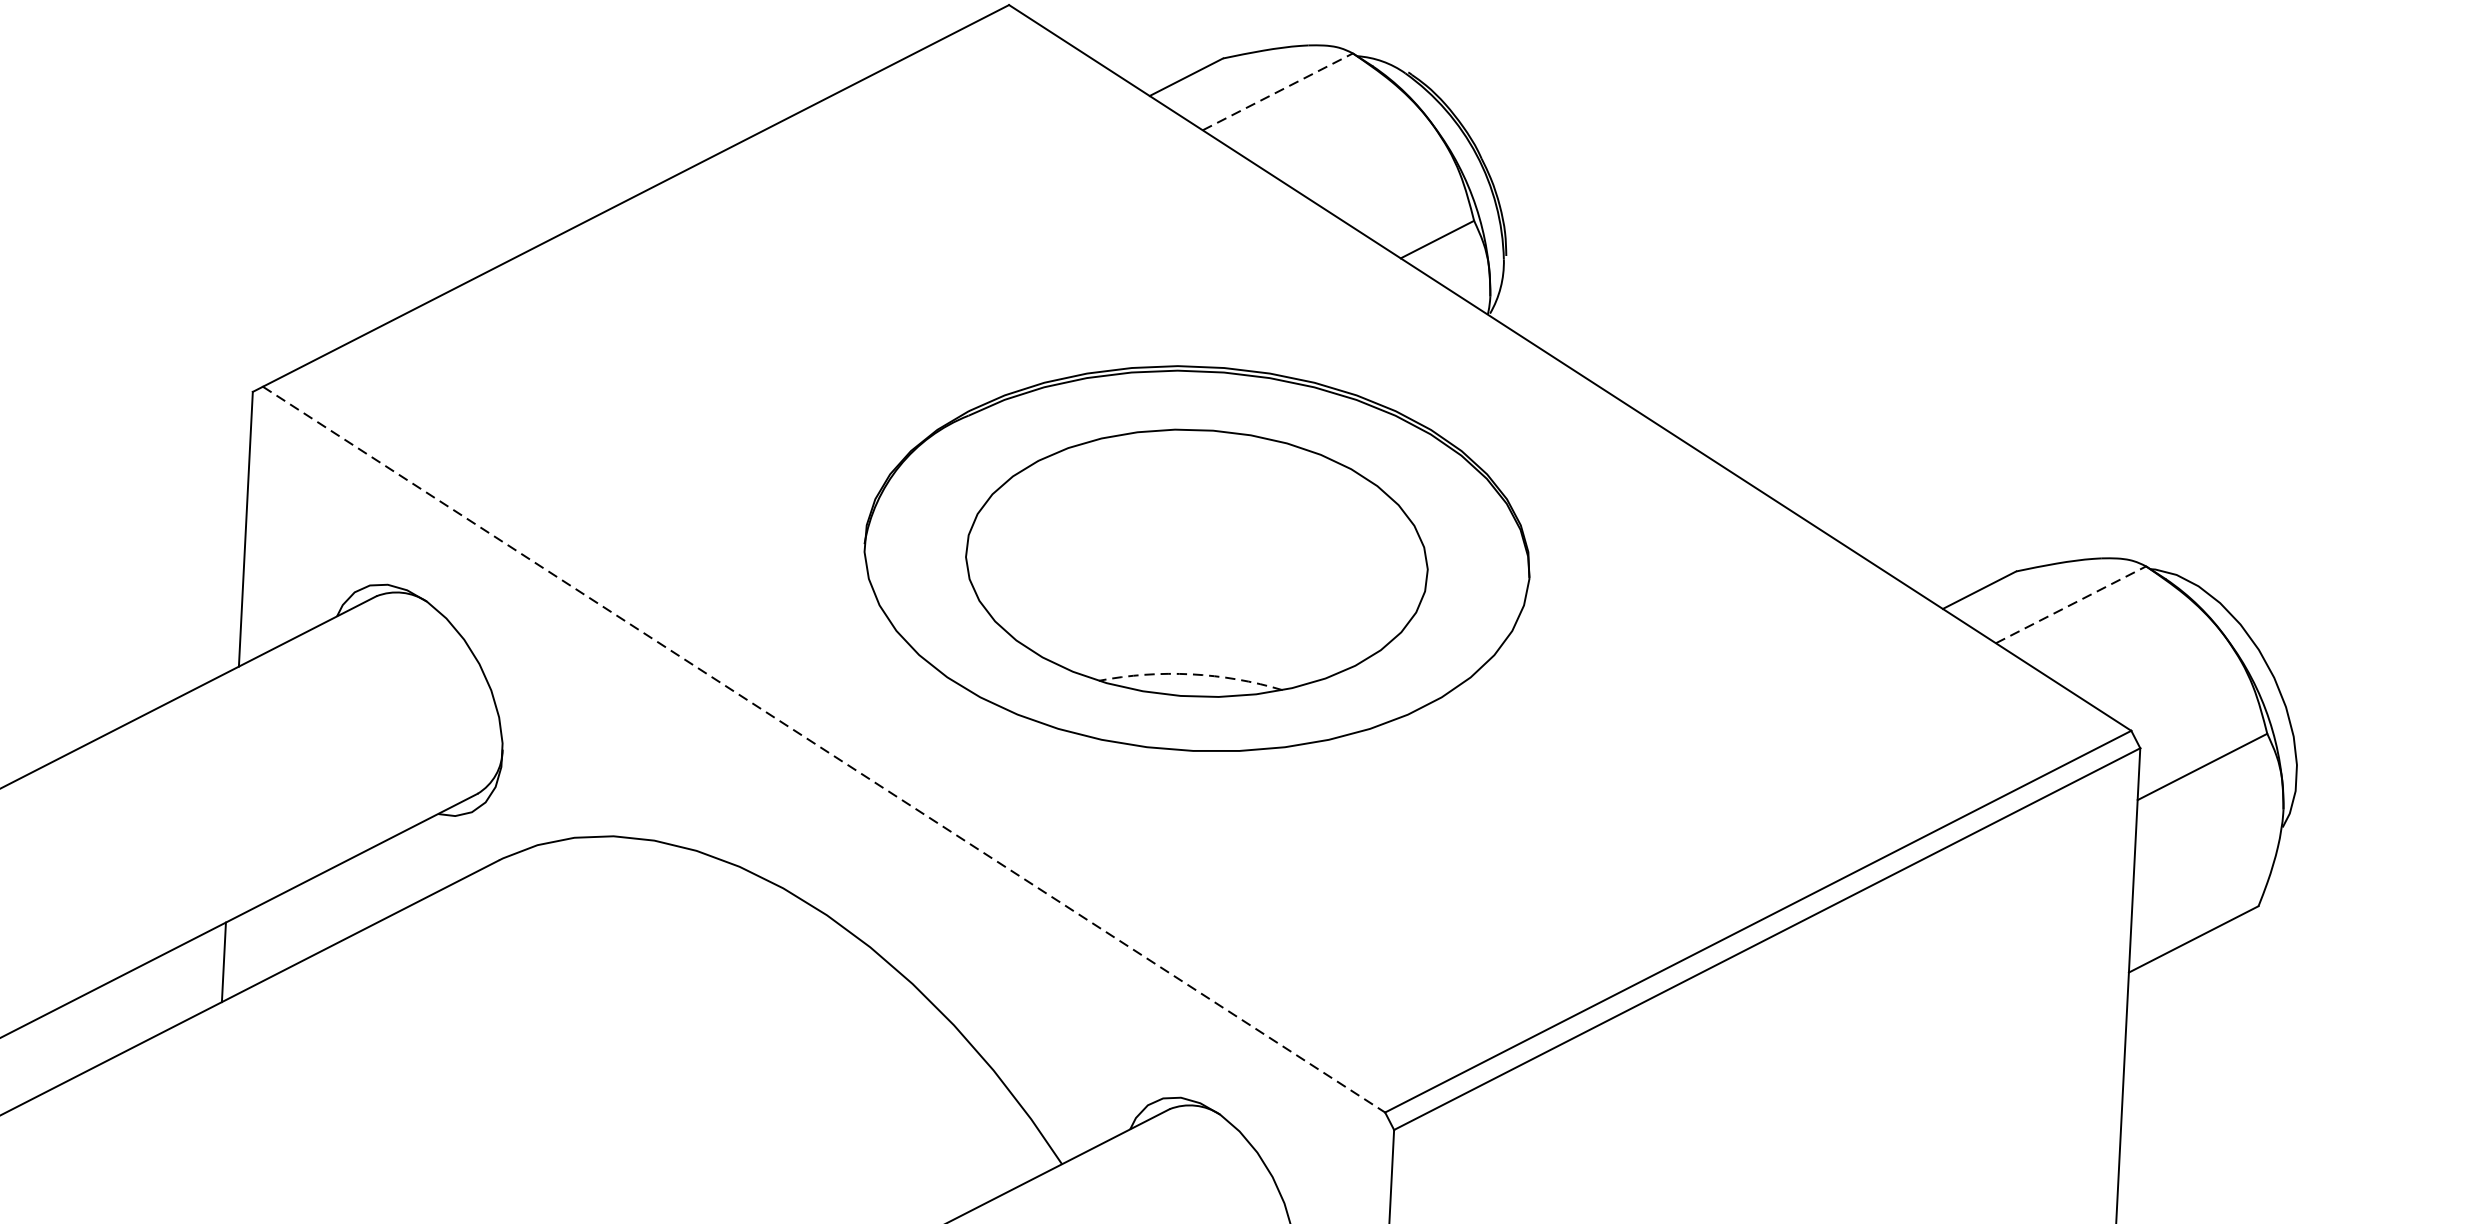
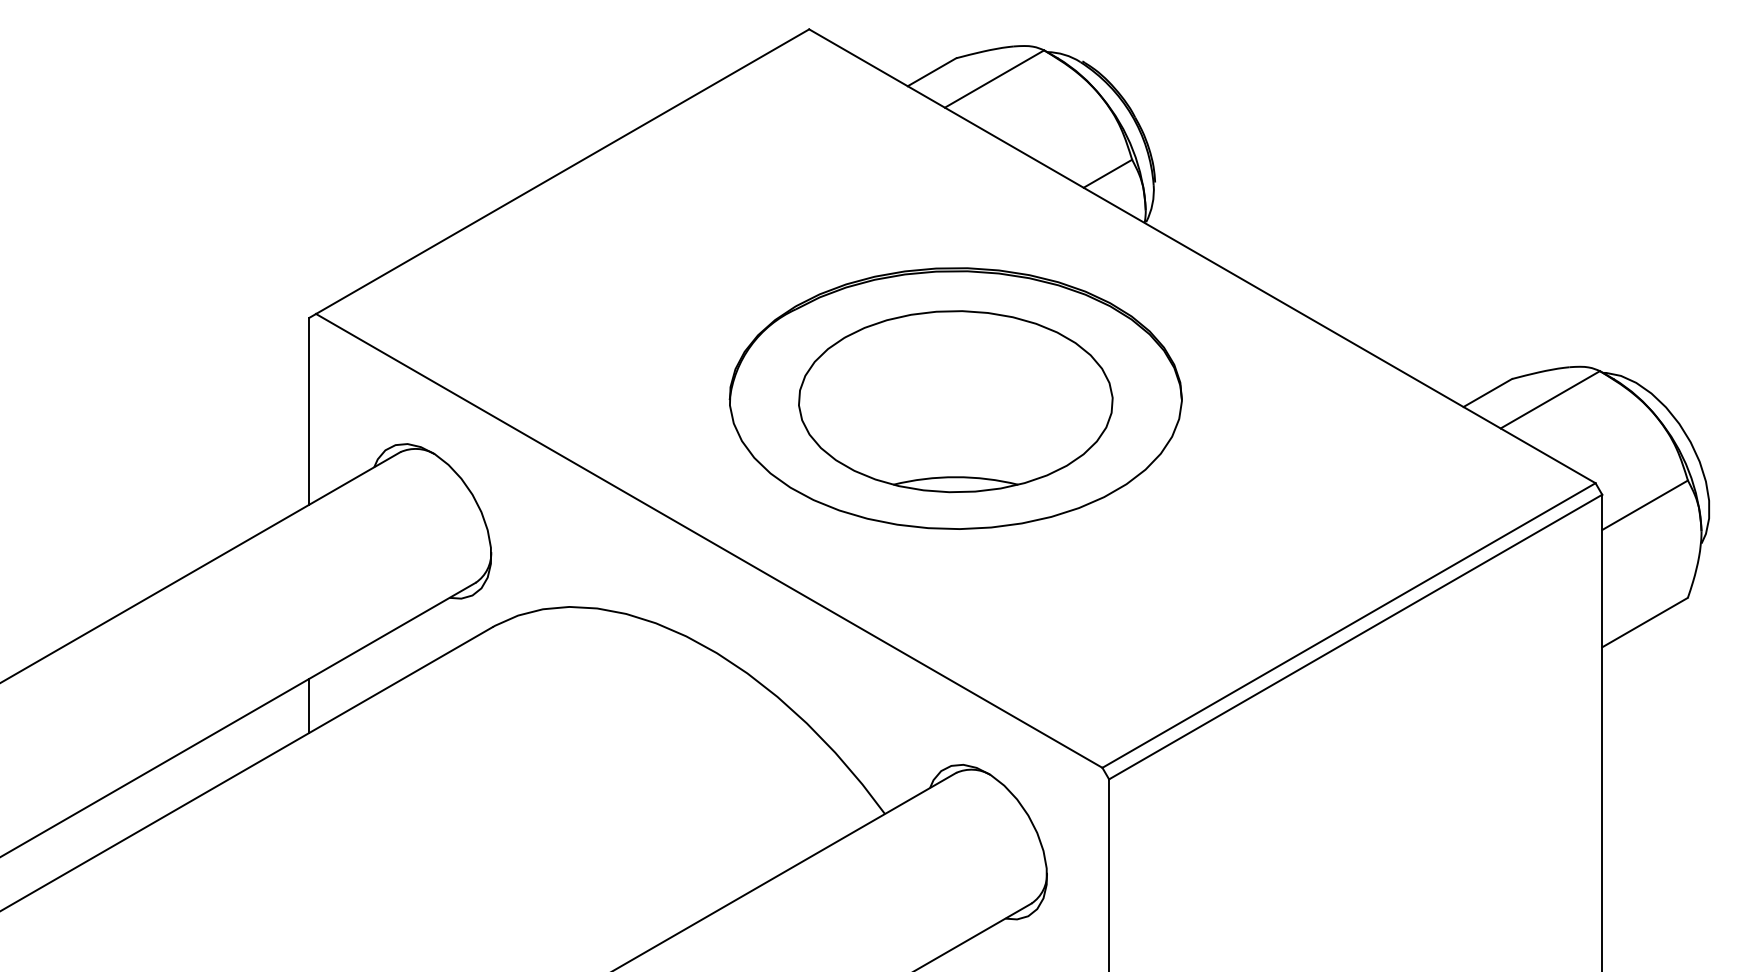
line: (1277, 91) -> (994, 78), dashed -> solid
line: (2071, 604) -> (1550, 399), dashed -> solid
arc: (1190, 674) -> (955, 477), dashed -> solid
line: (824, 749) -> (709, 540), dashed -> solid

